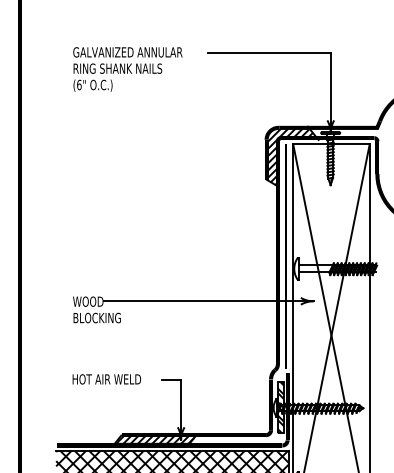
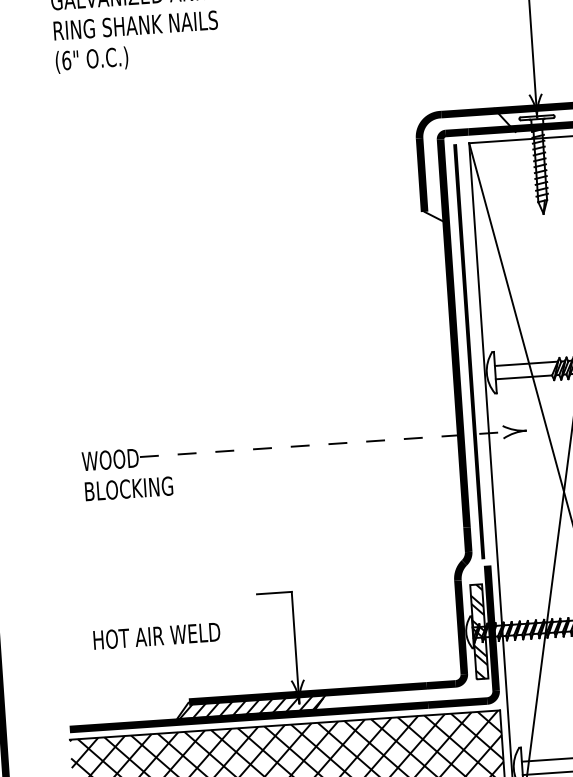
hatch: (291, 155) -> (467, 164), removed
line: (208, 301) -> (332, 444), solid -> dashed
text: (106, 379) -> (156, 636), moved

